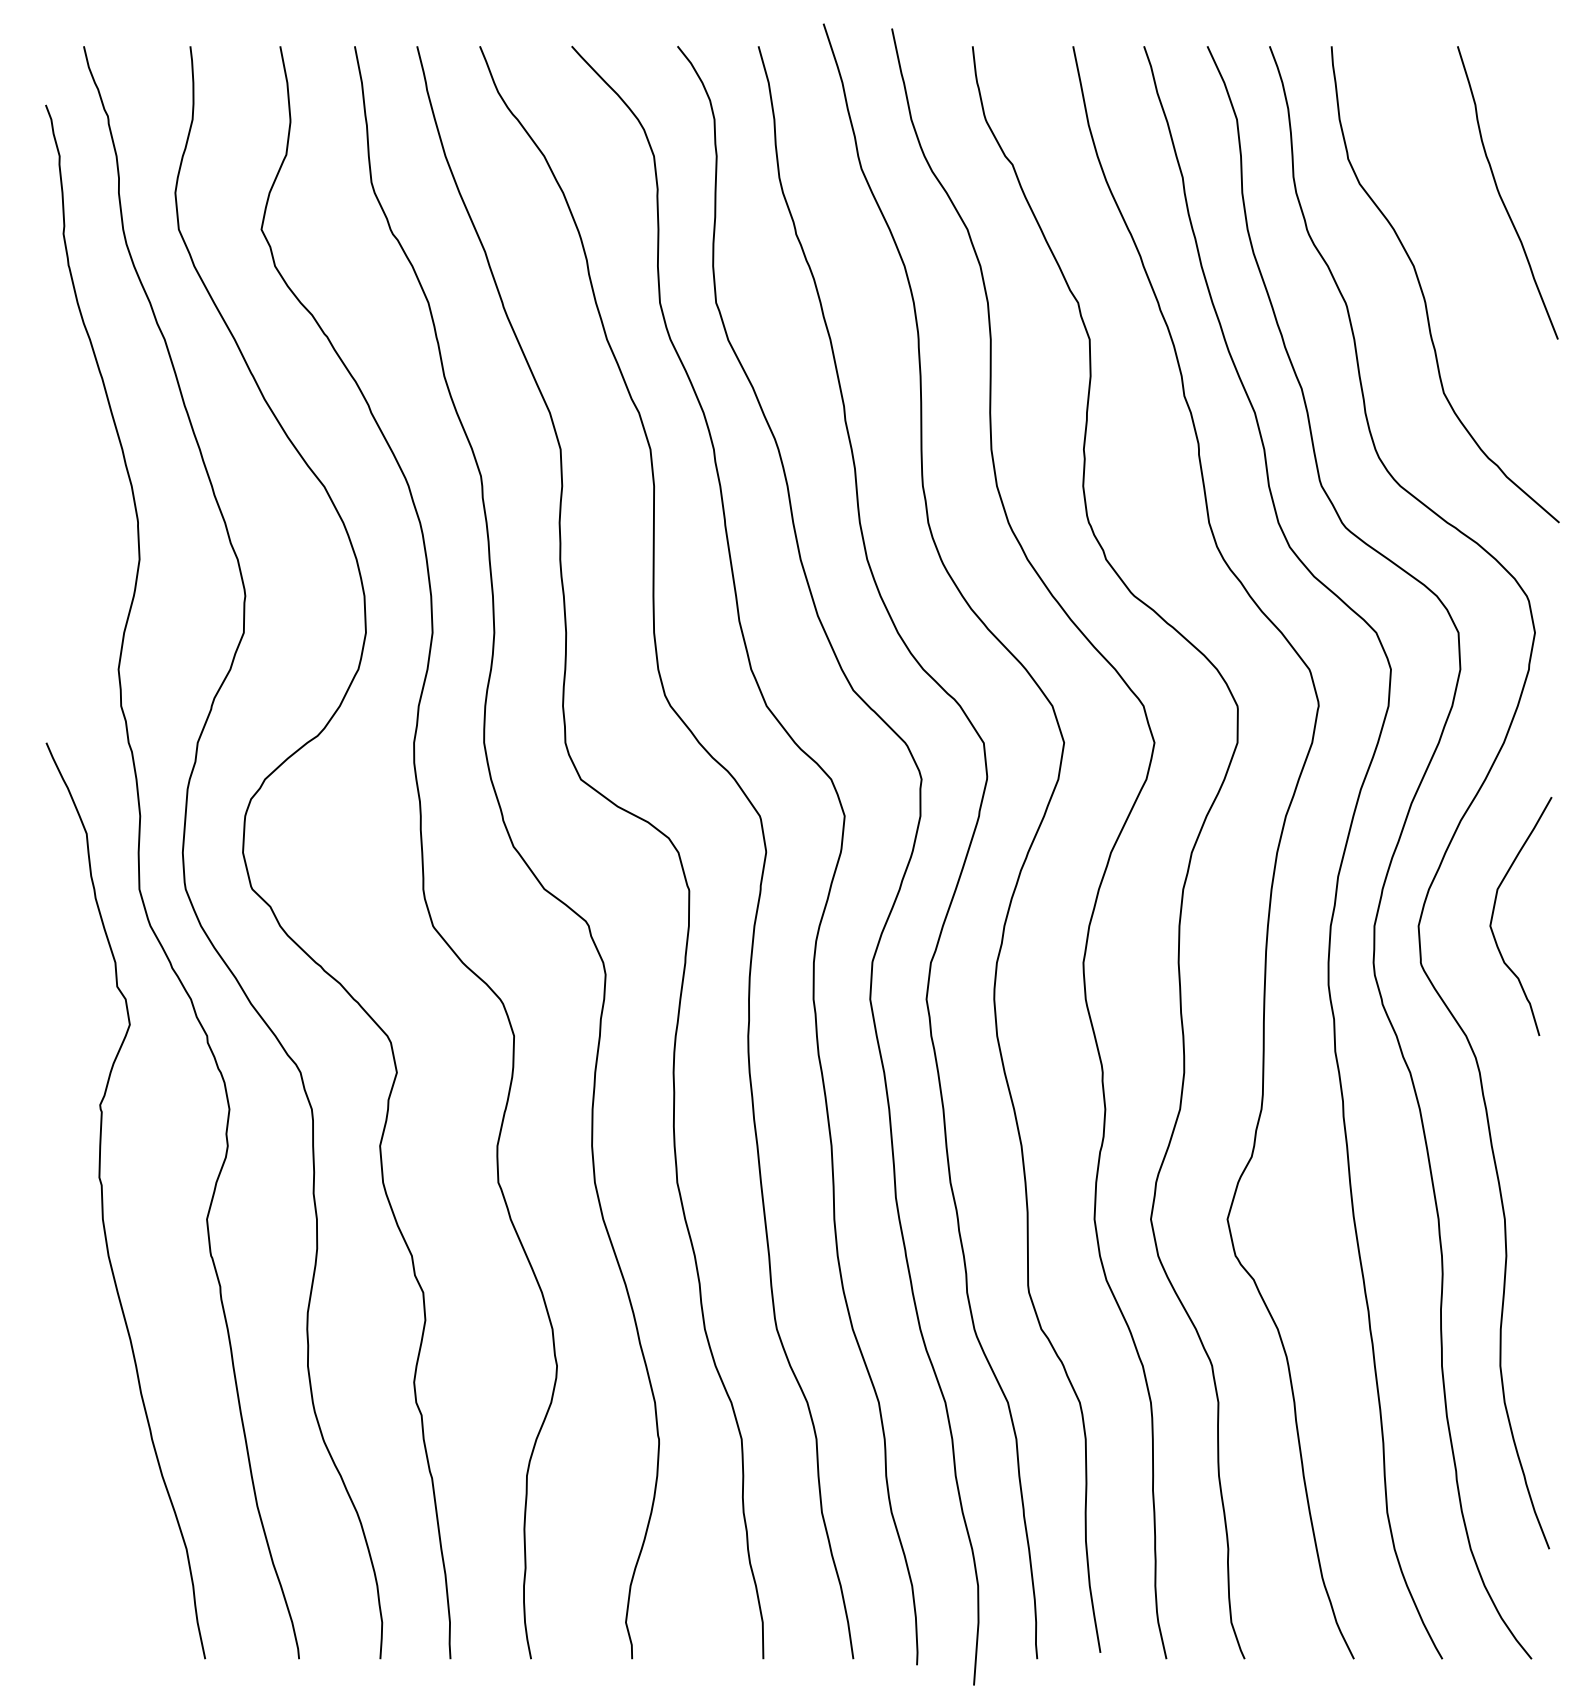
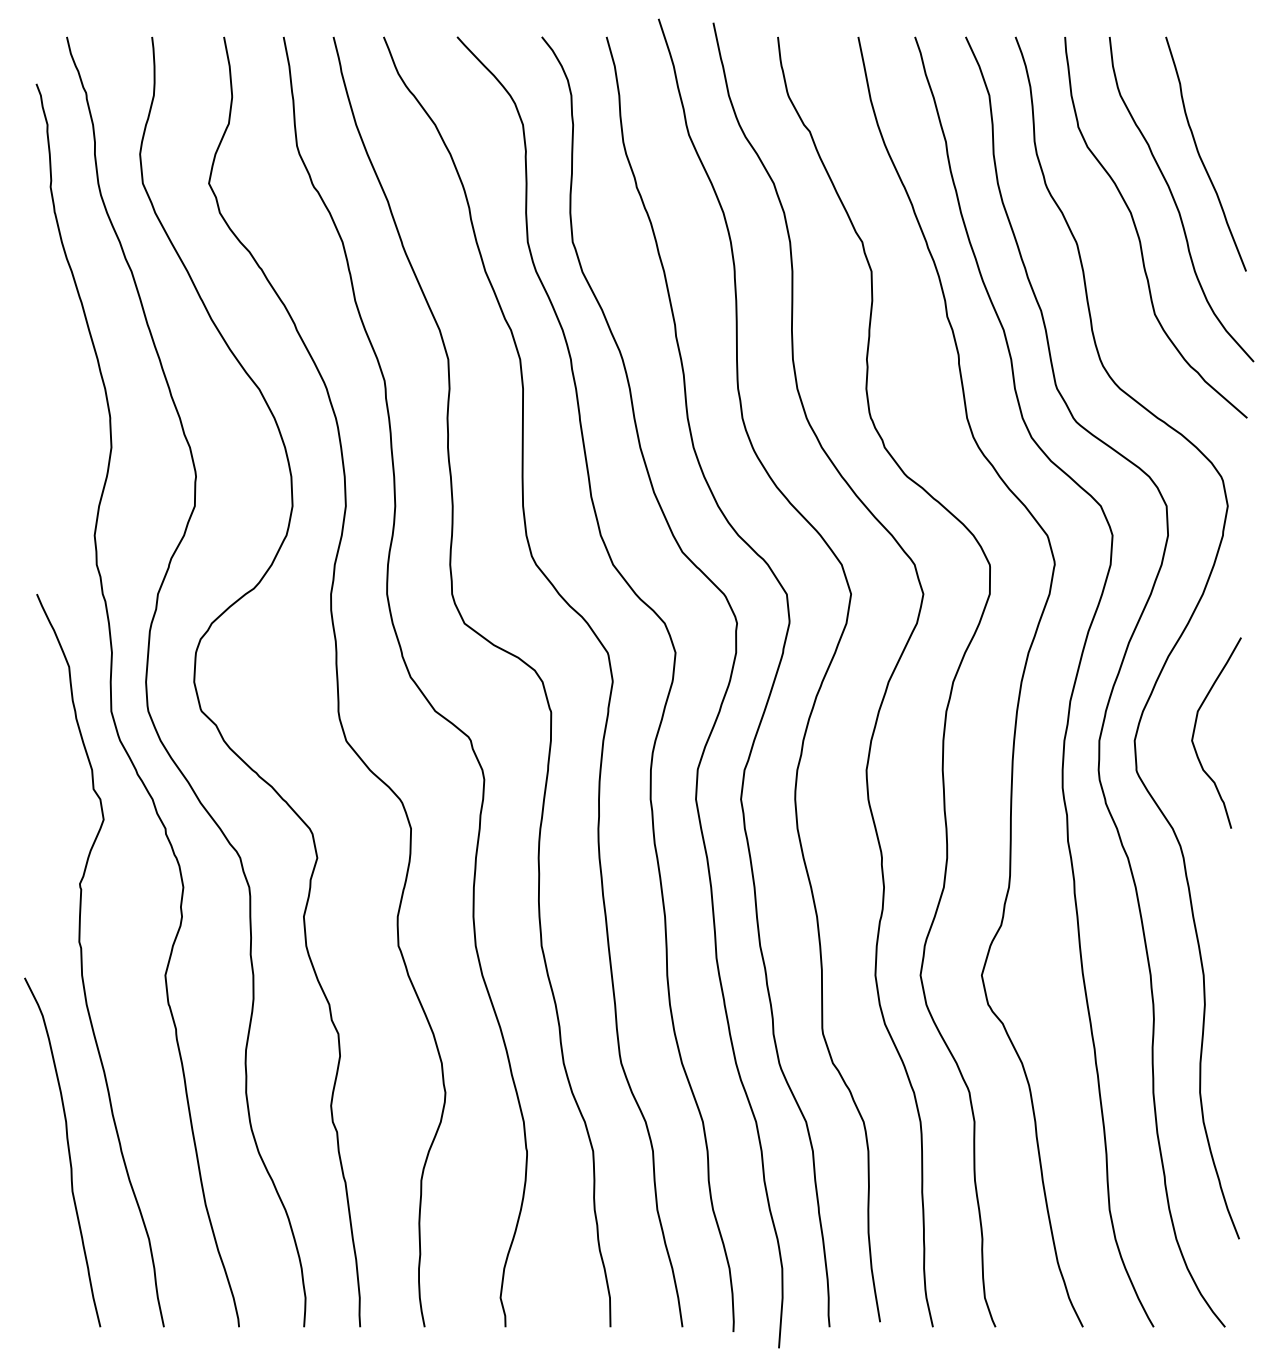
curve: (1470, 253) -> (1176, 202), added
curve: (85, 1440) -> (68, 1152), added

